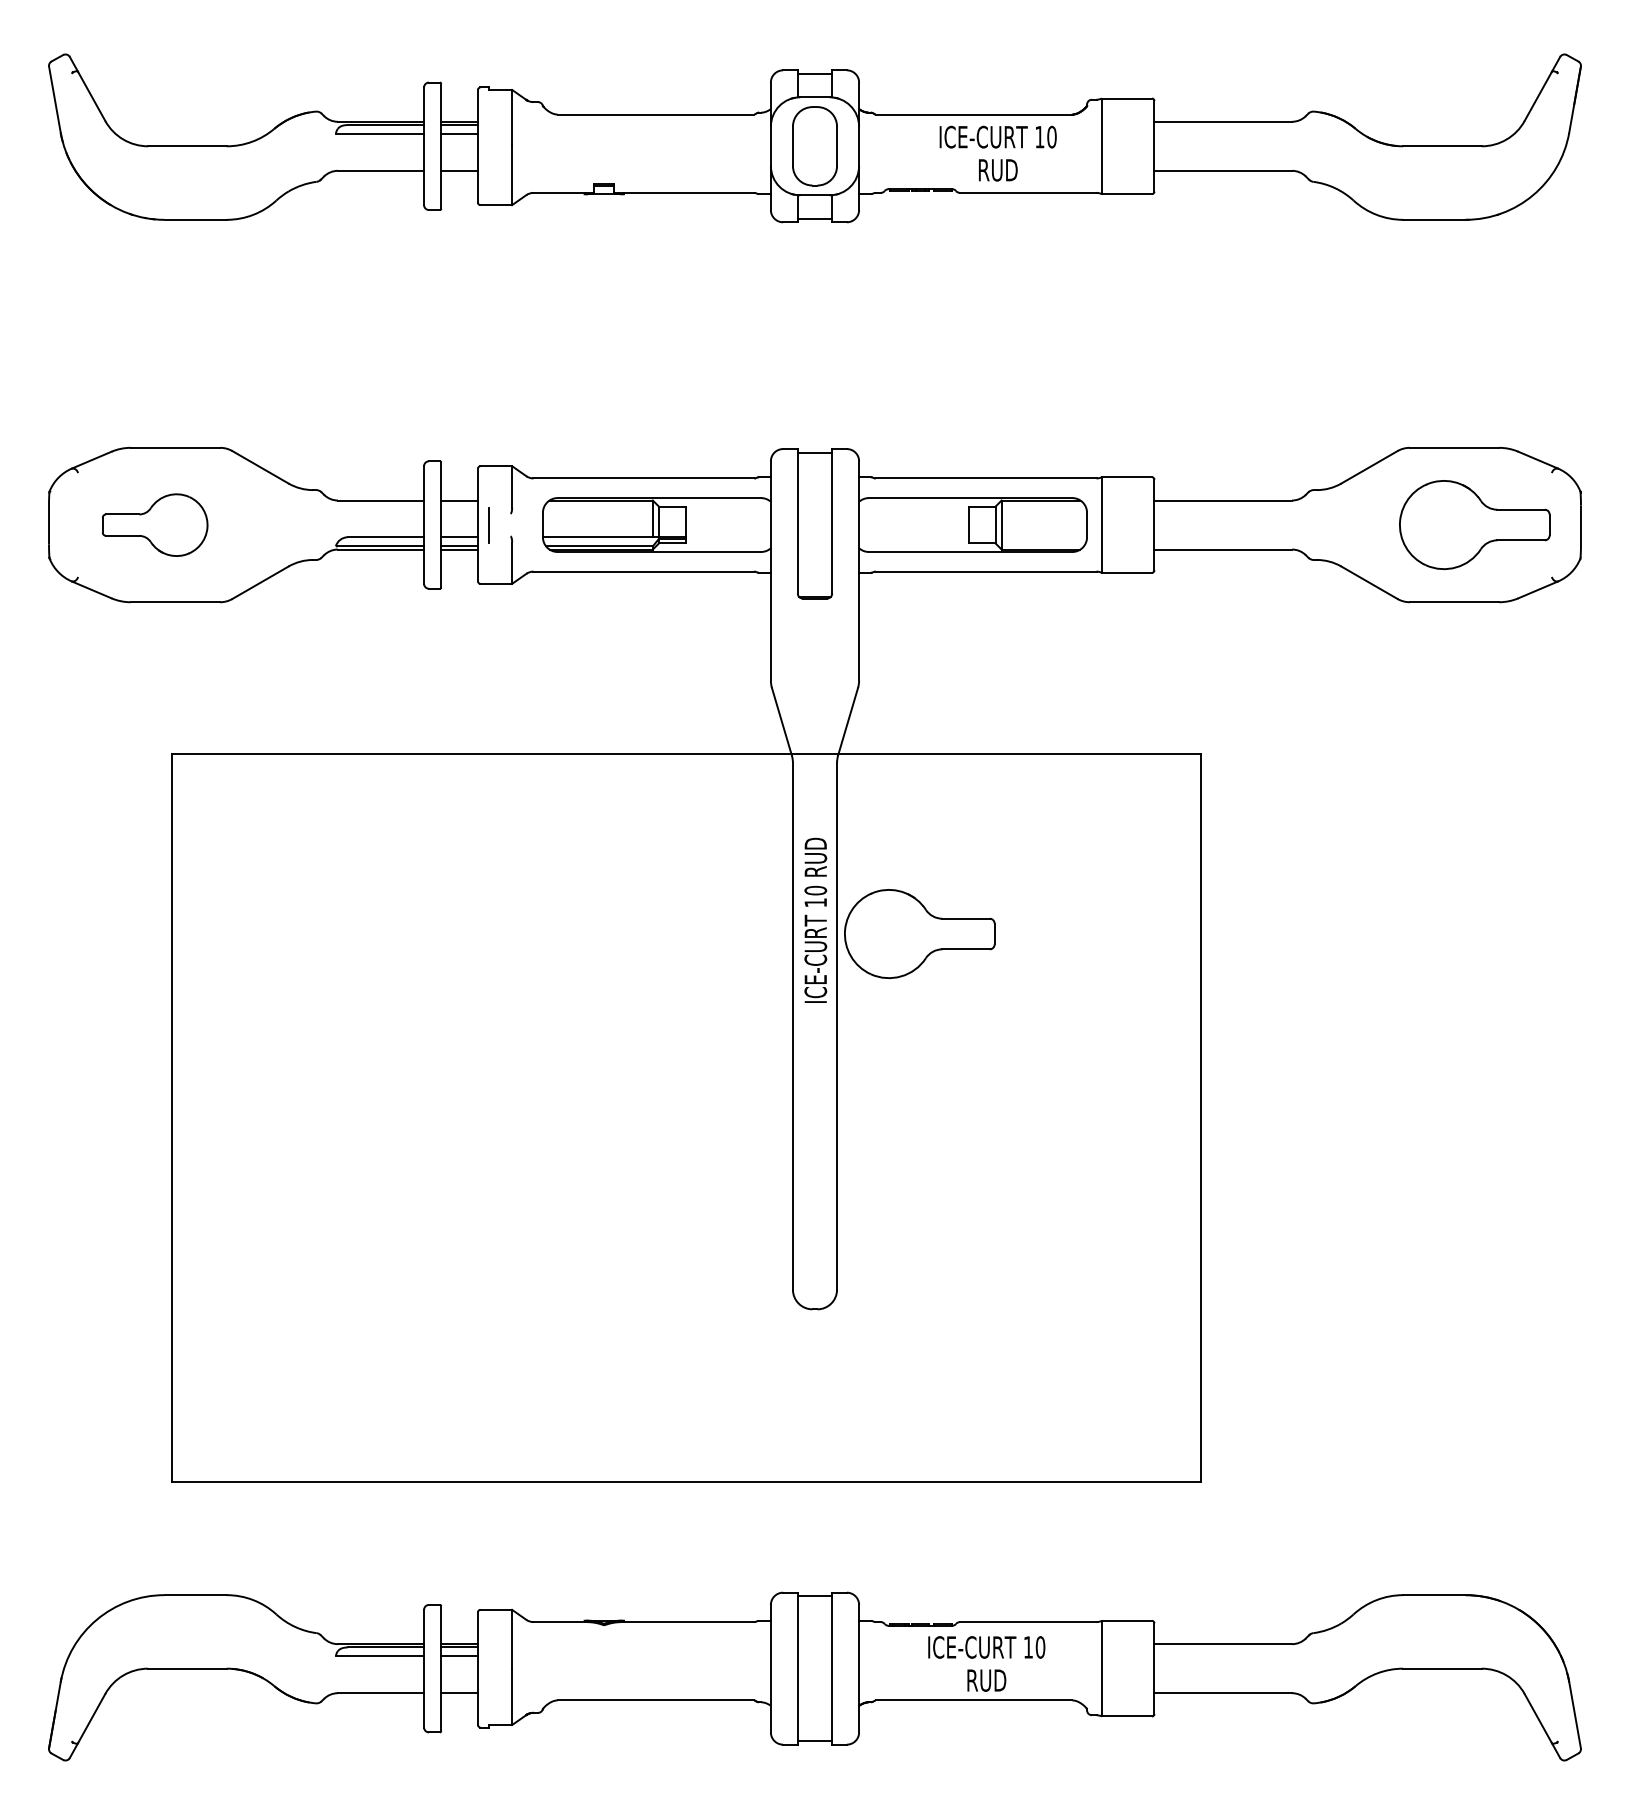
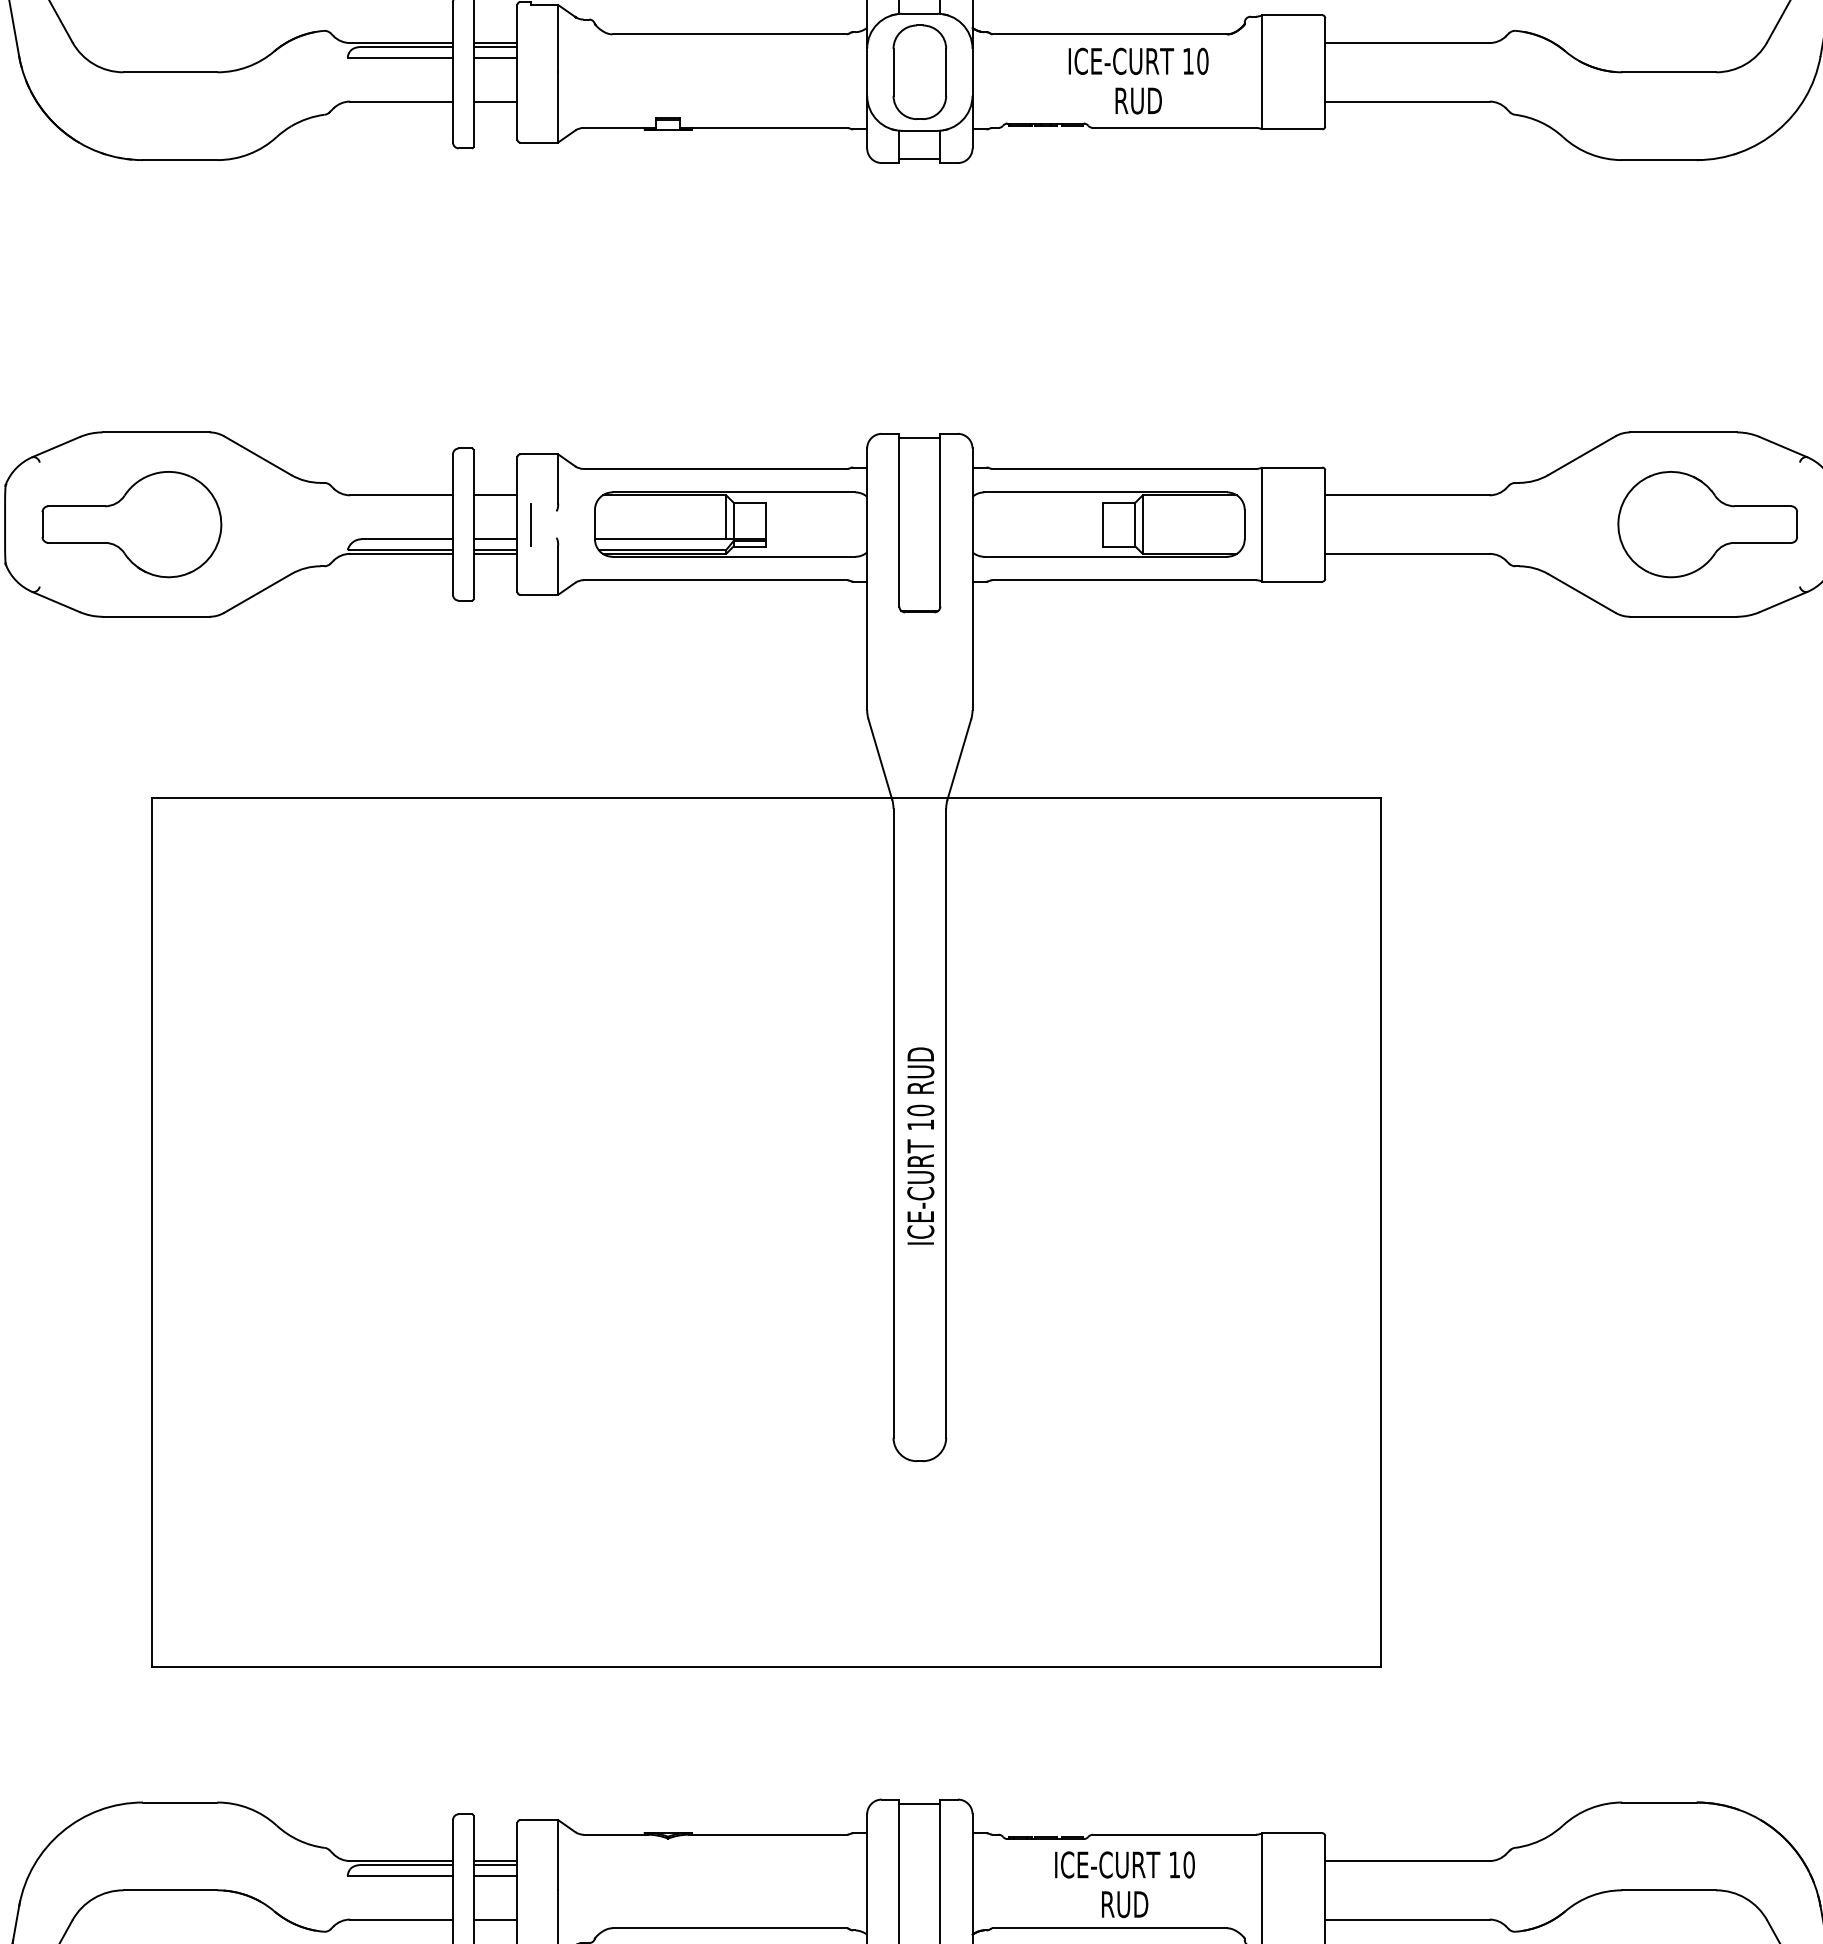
part: (154, 525) -> (131, 525), size x1.43
text: (815, 919) -> (920, 1144), moved
part: (919, 934) -> (1044, 1013), removed

